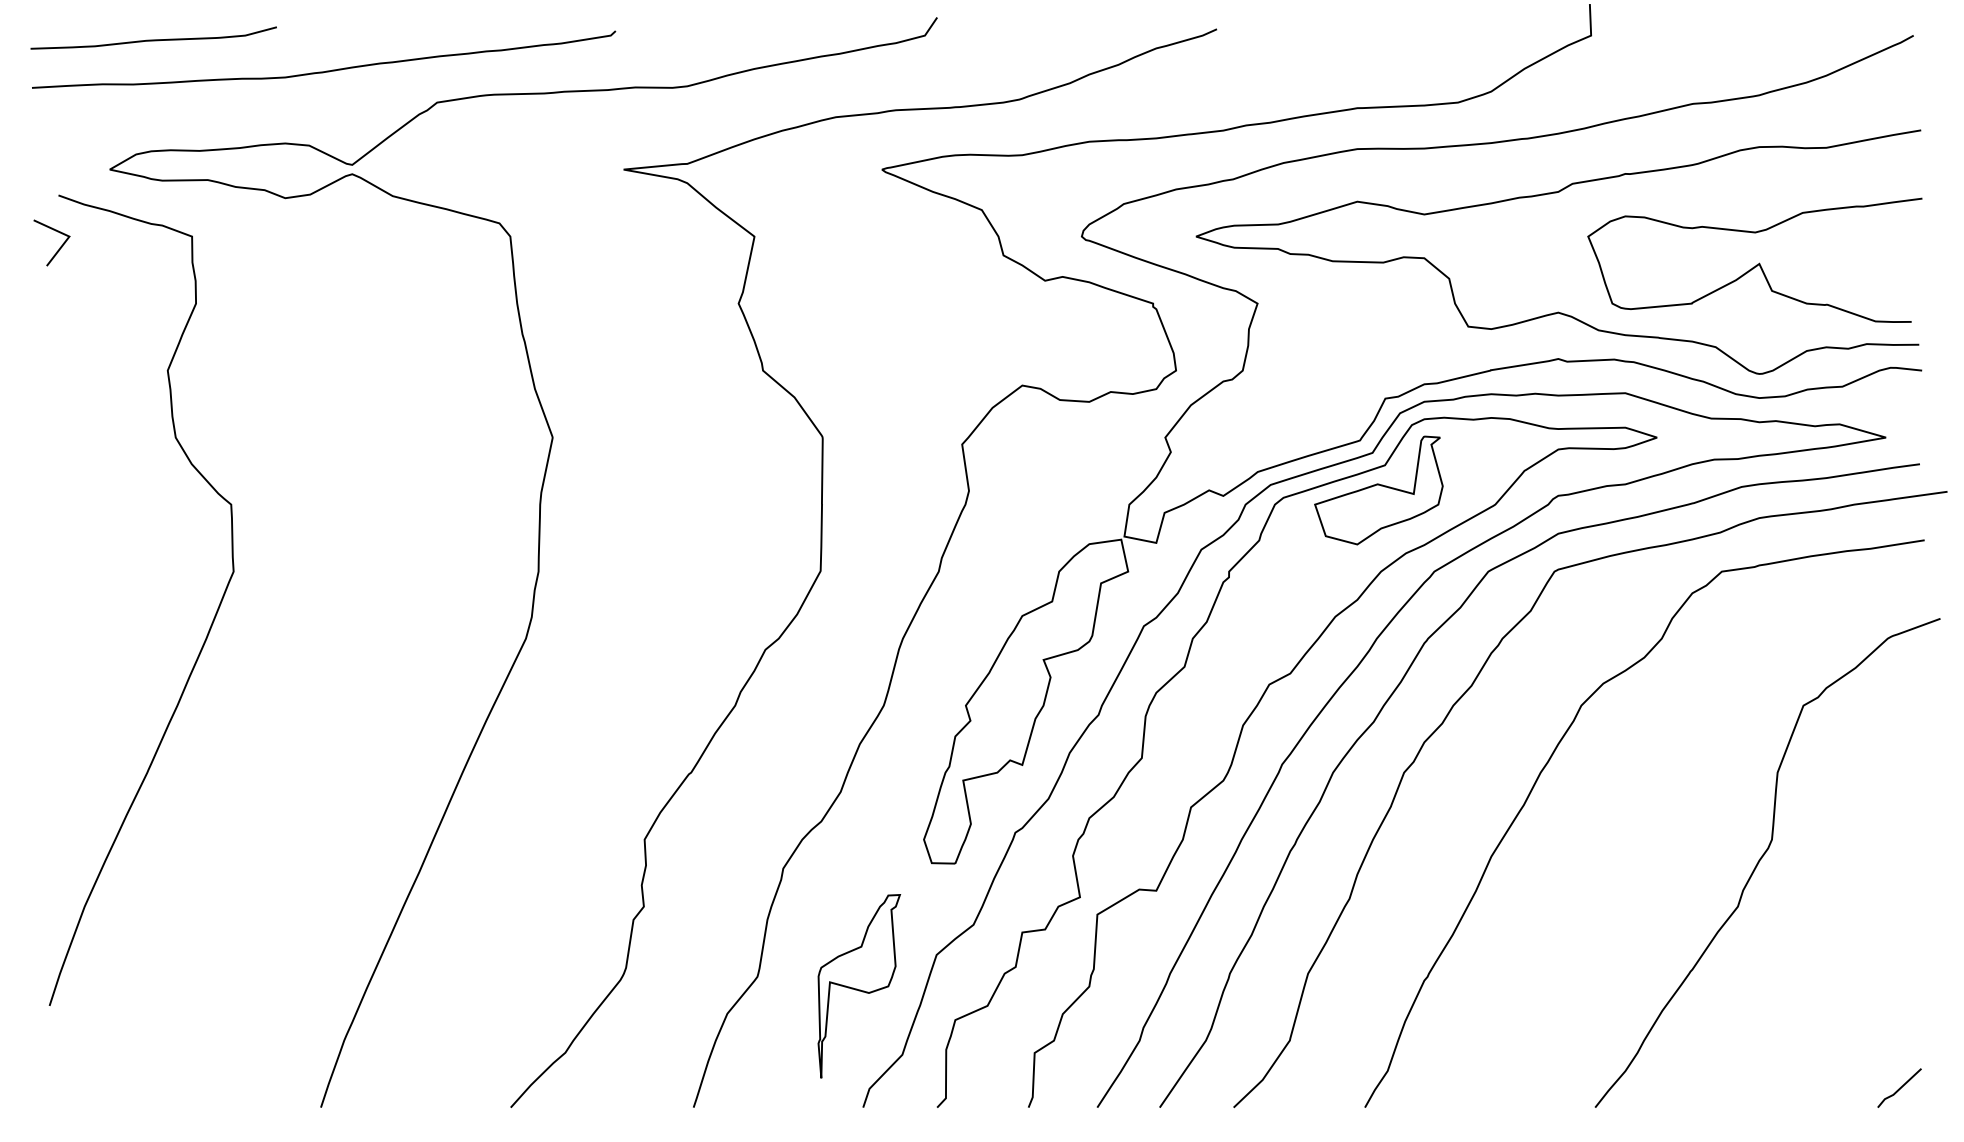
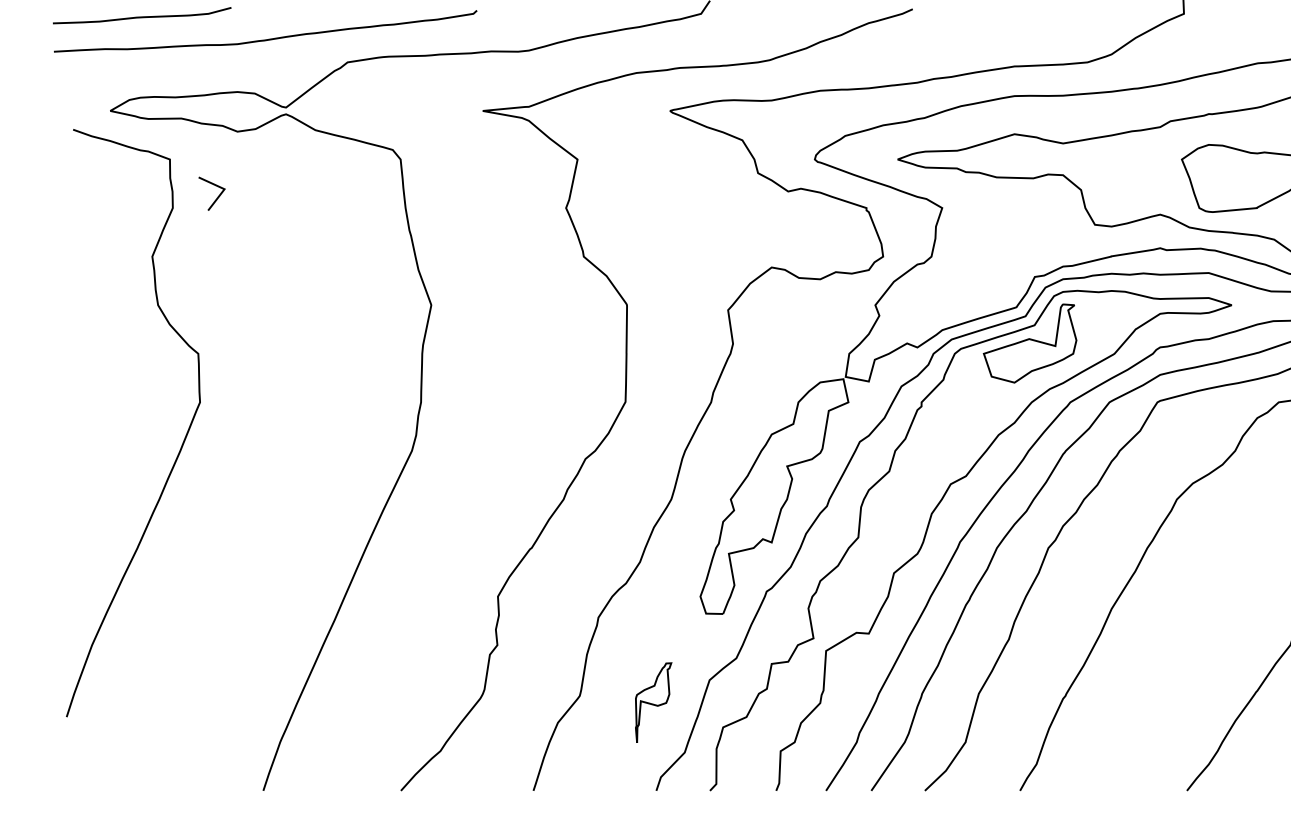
line: (59, 247) -> (217, 197), moved
part: (859, 986) -> (653, 703), size x0.6

